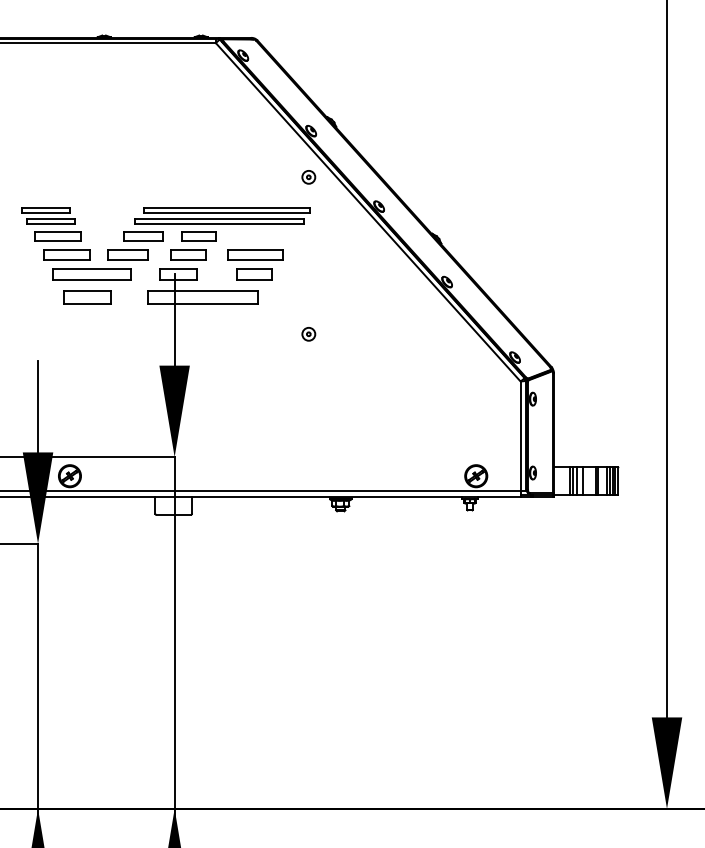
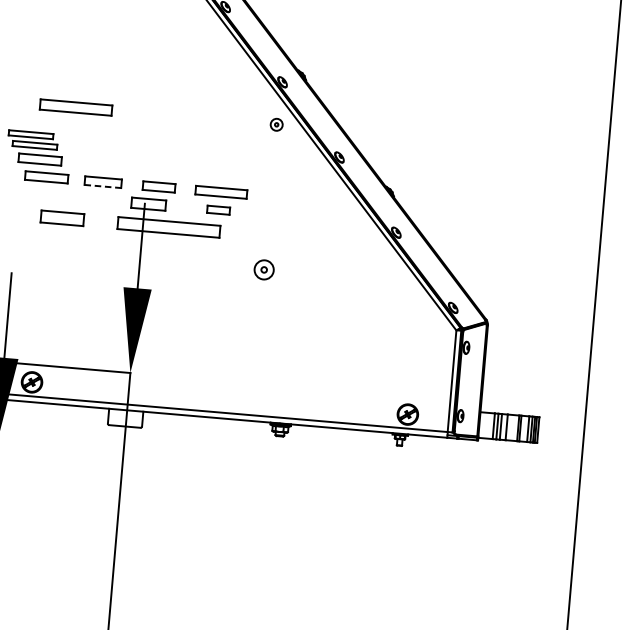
part: (216, 224) -> (187, 161), removed
line: (127, 259) -> (102, 186), solid -> dashed
part: (91, 274) -> (75, 107), moved
part: (254, 274) -> (218, 210), size x0.7
part: (308, 334) -> (263, 270), size x1.6

